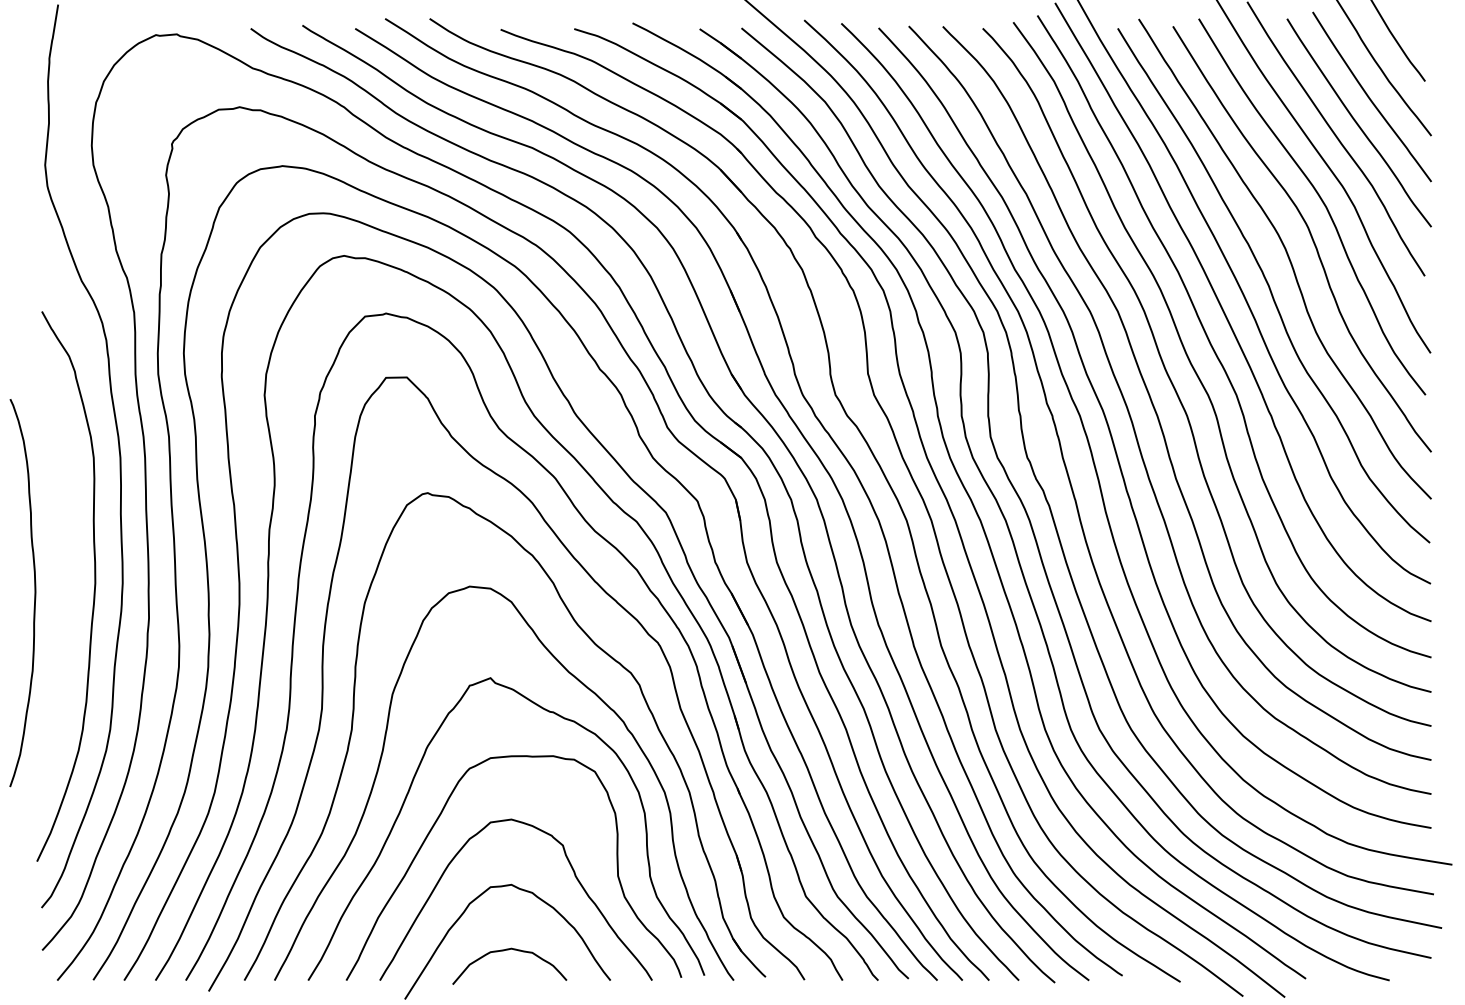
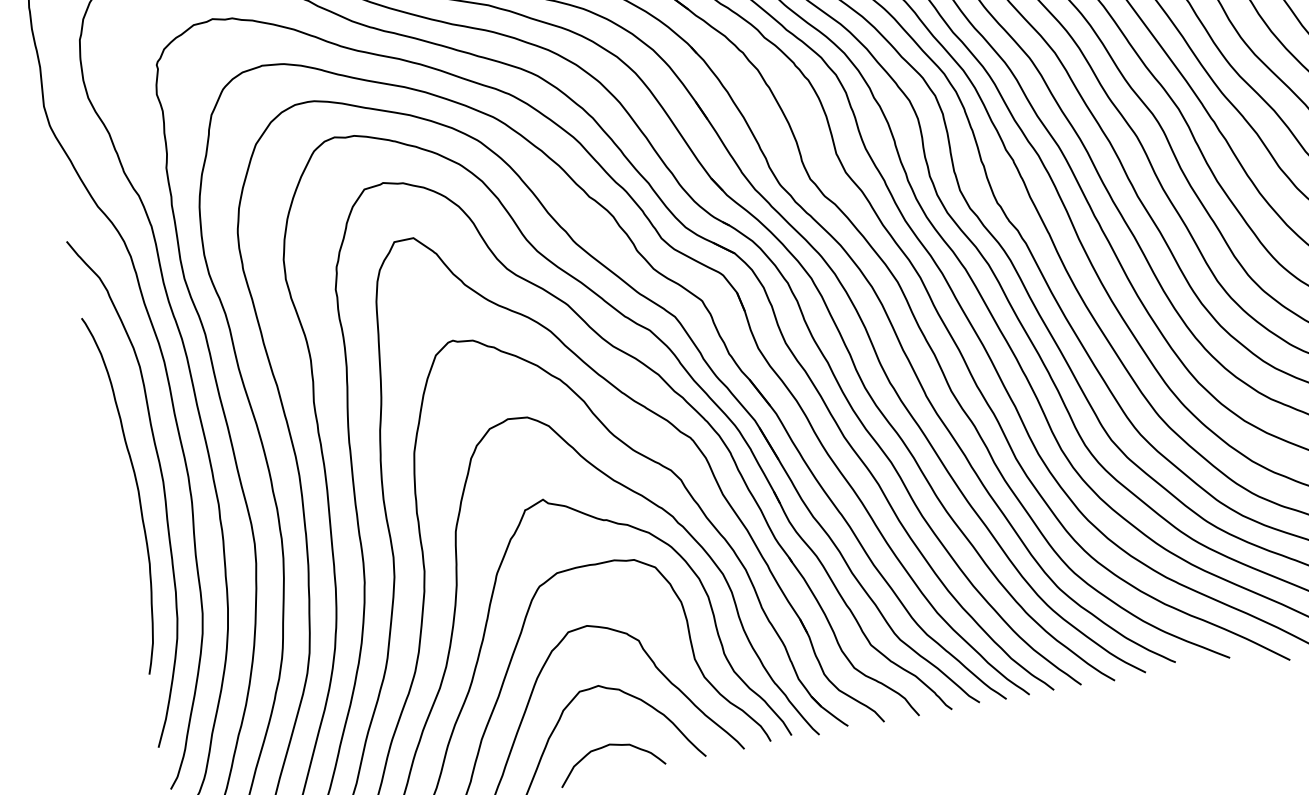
curve: (34, 593) -> (137, 492), moved

